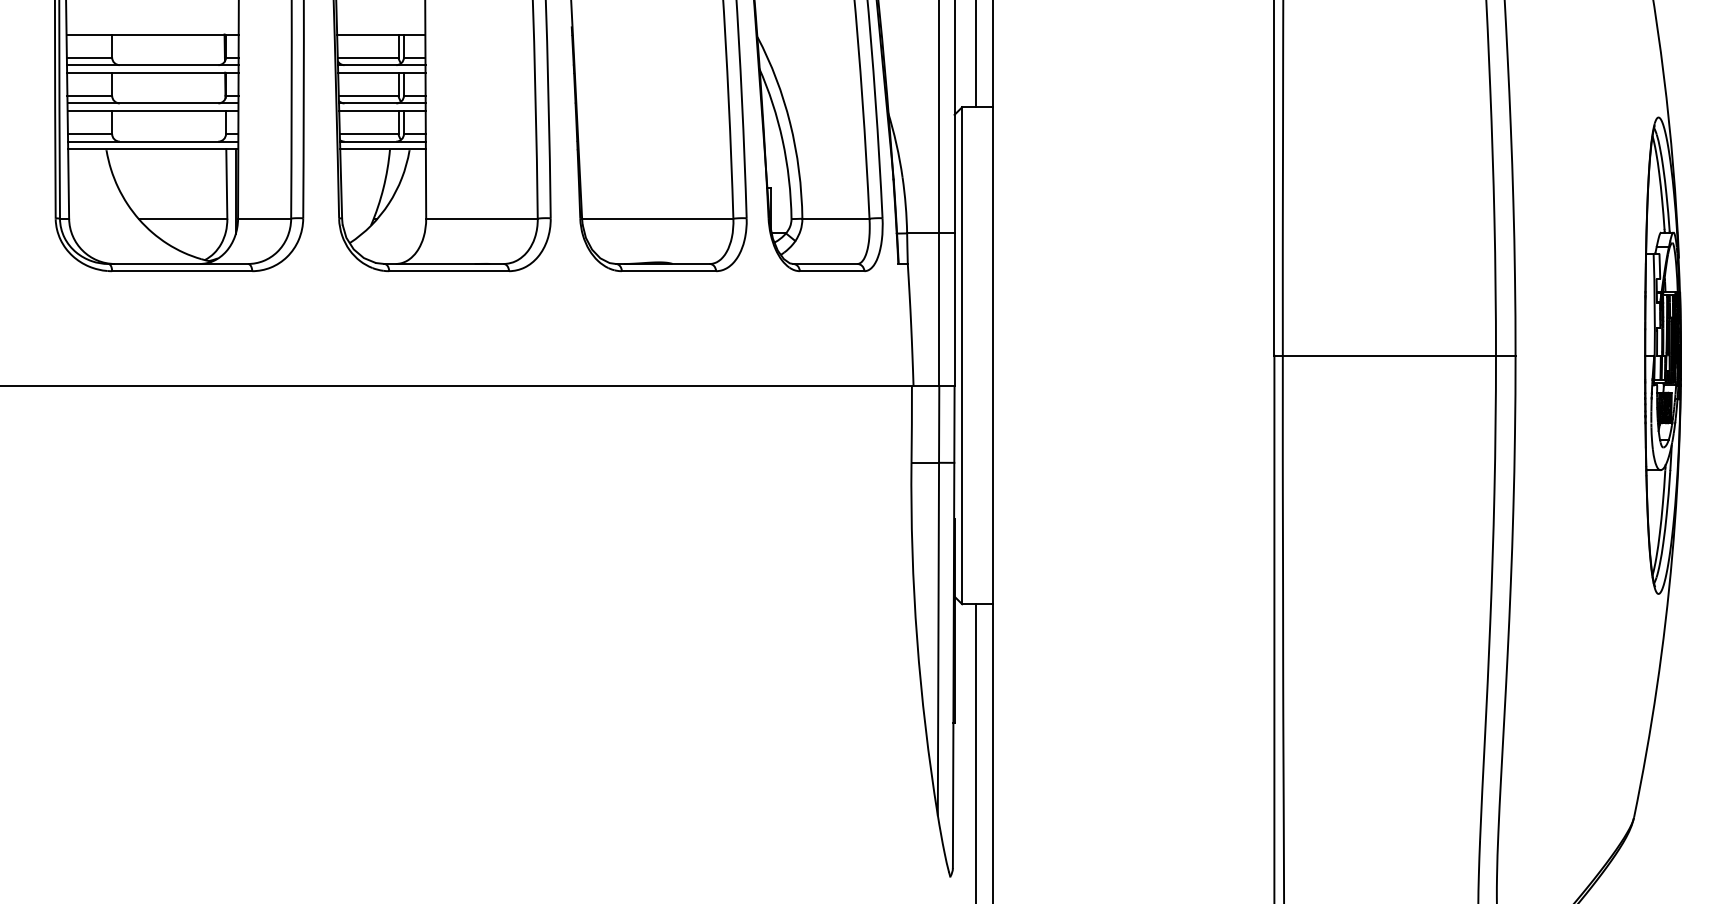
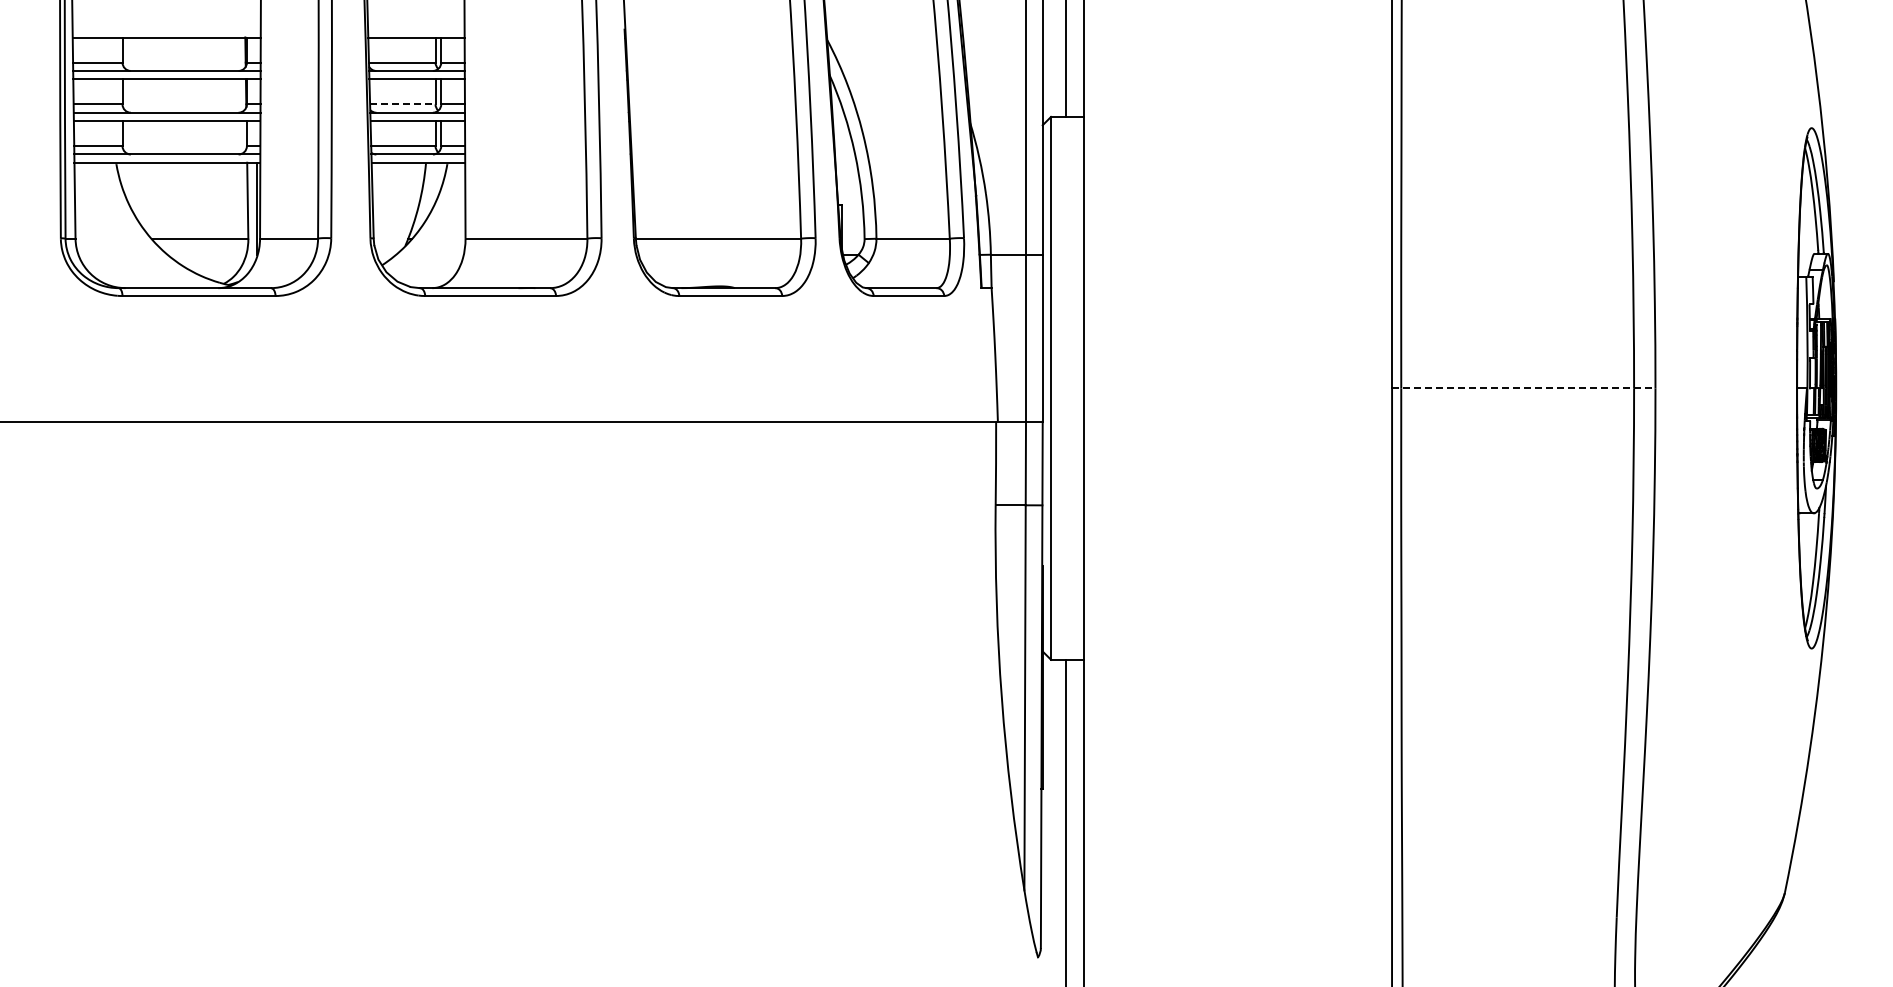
line: (368, 95) -> (402, 104), solid -> dashed
line: (1394, 355) -> (1523, 388), solid -> dashed

